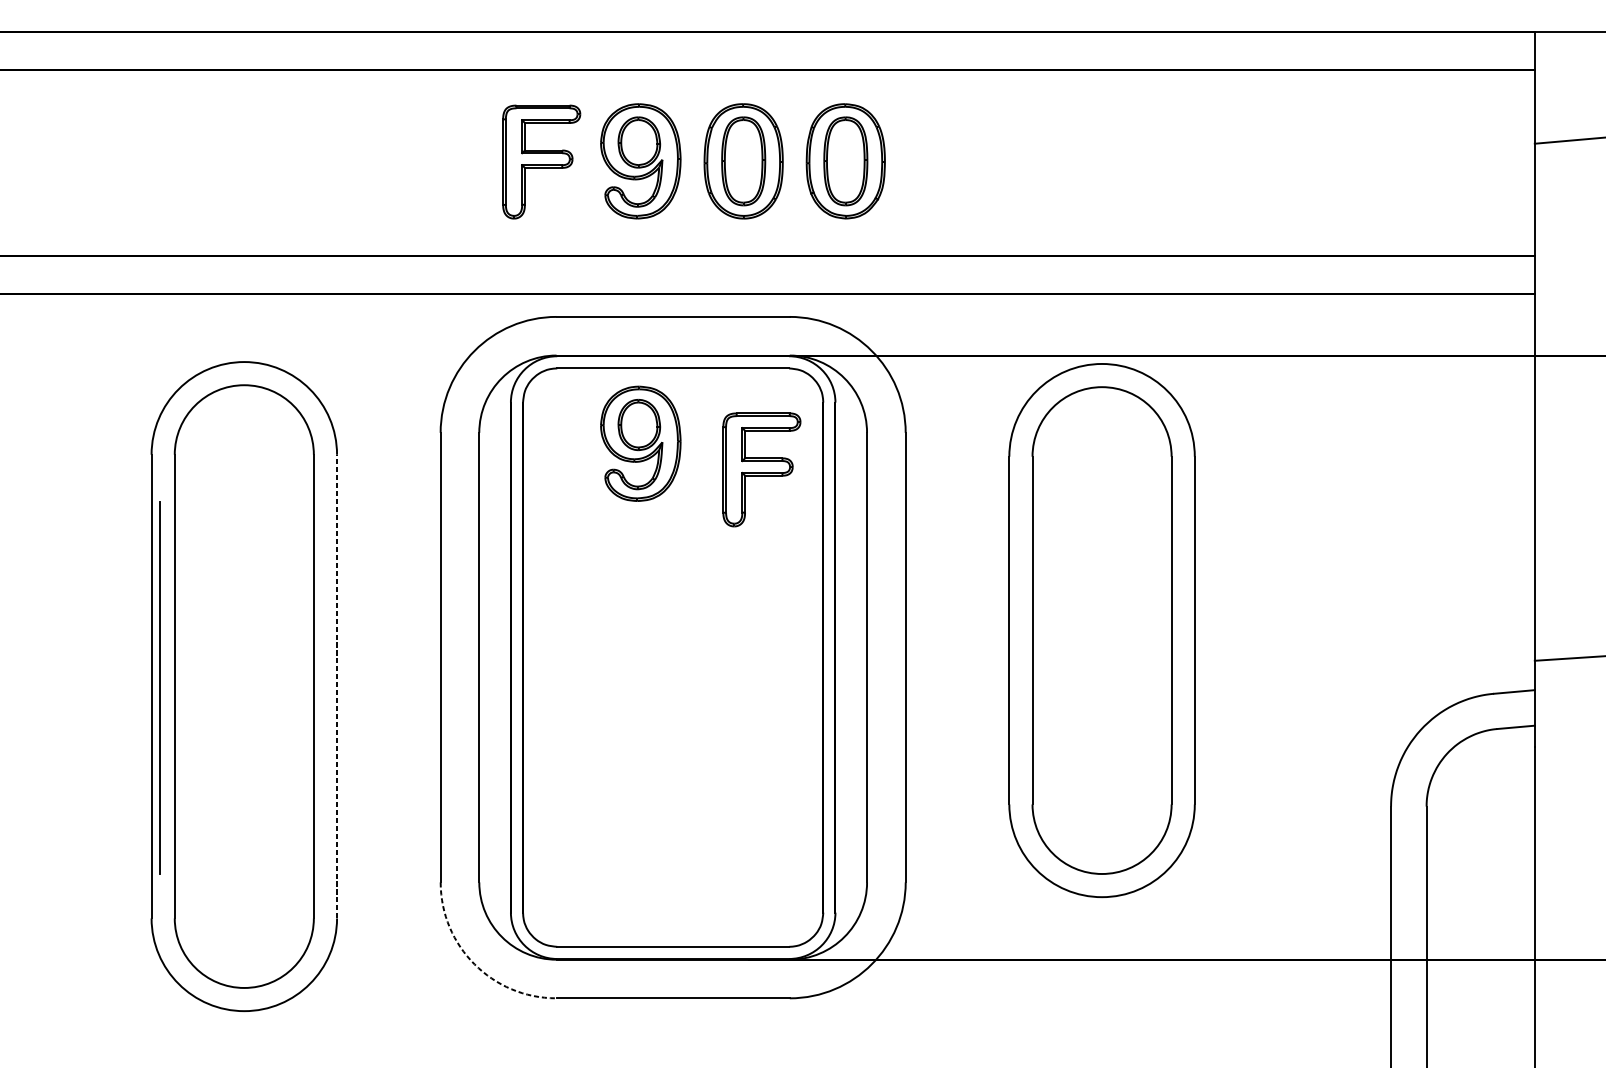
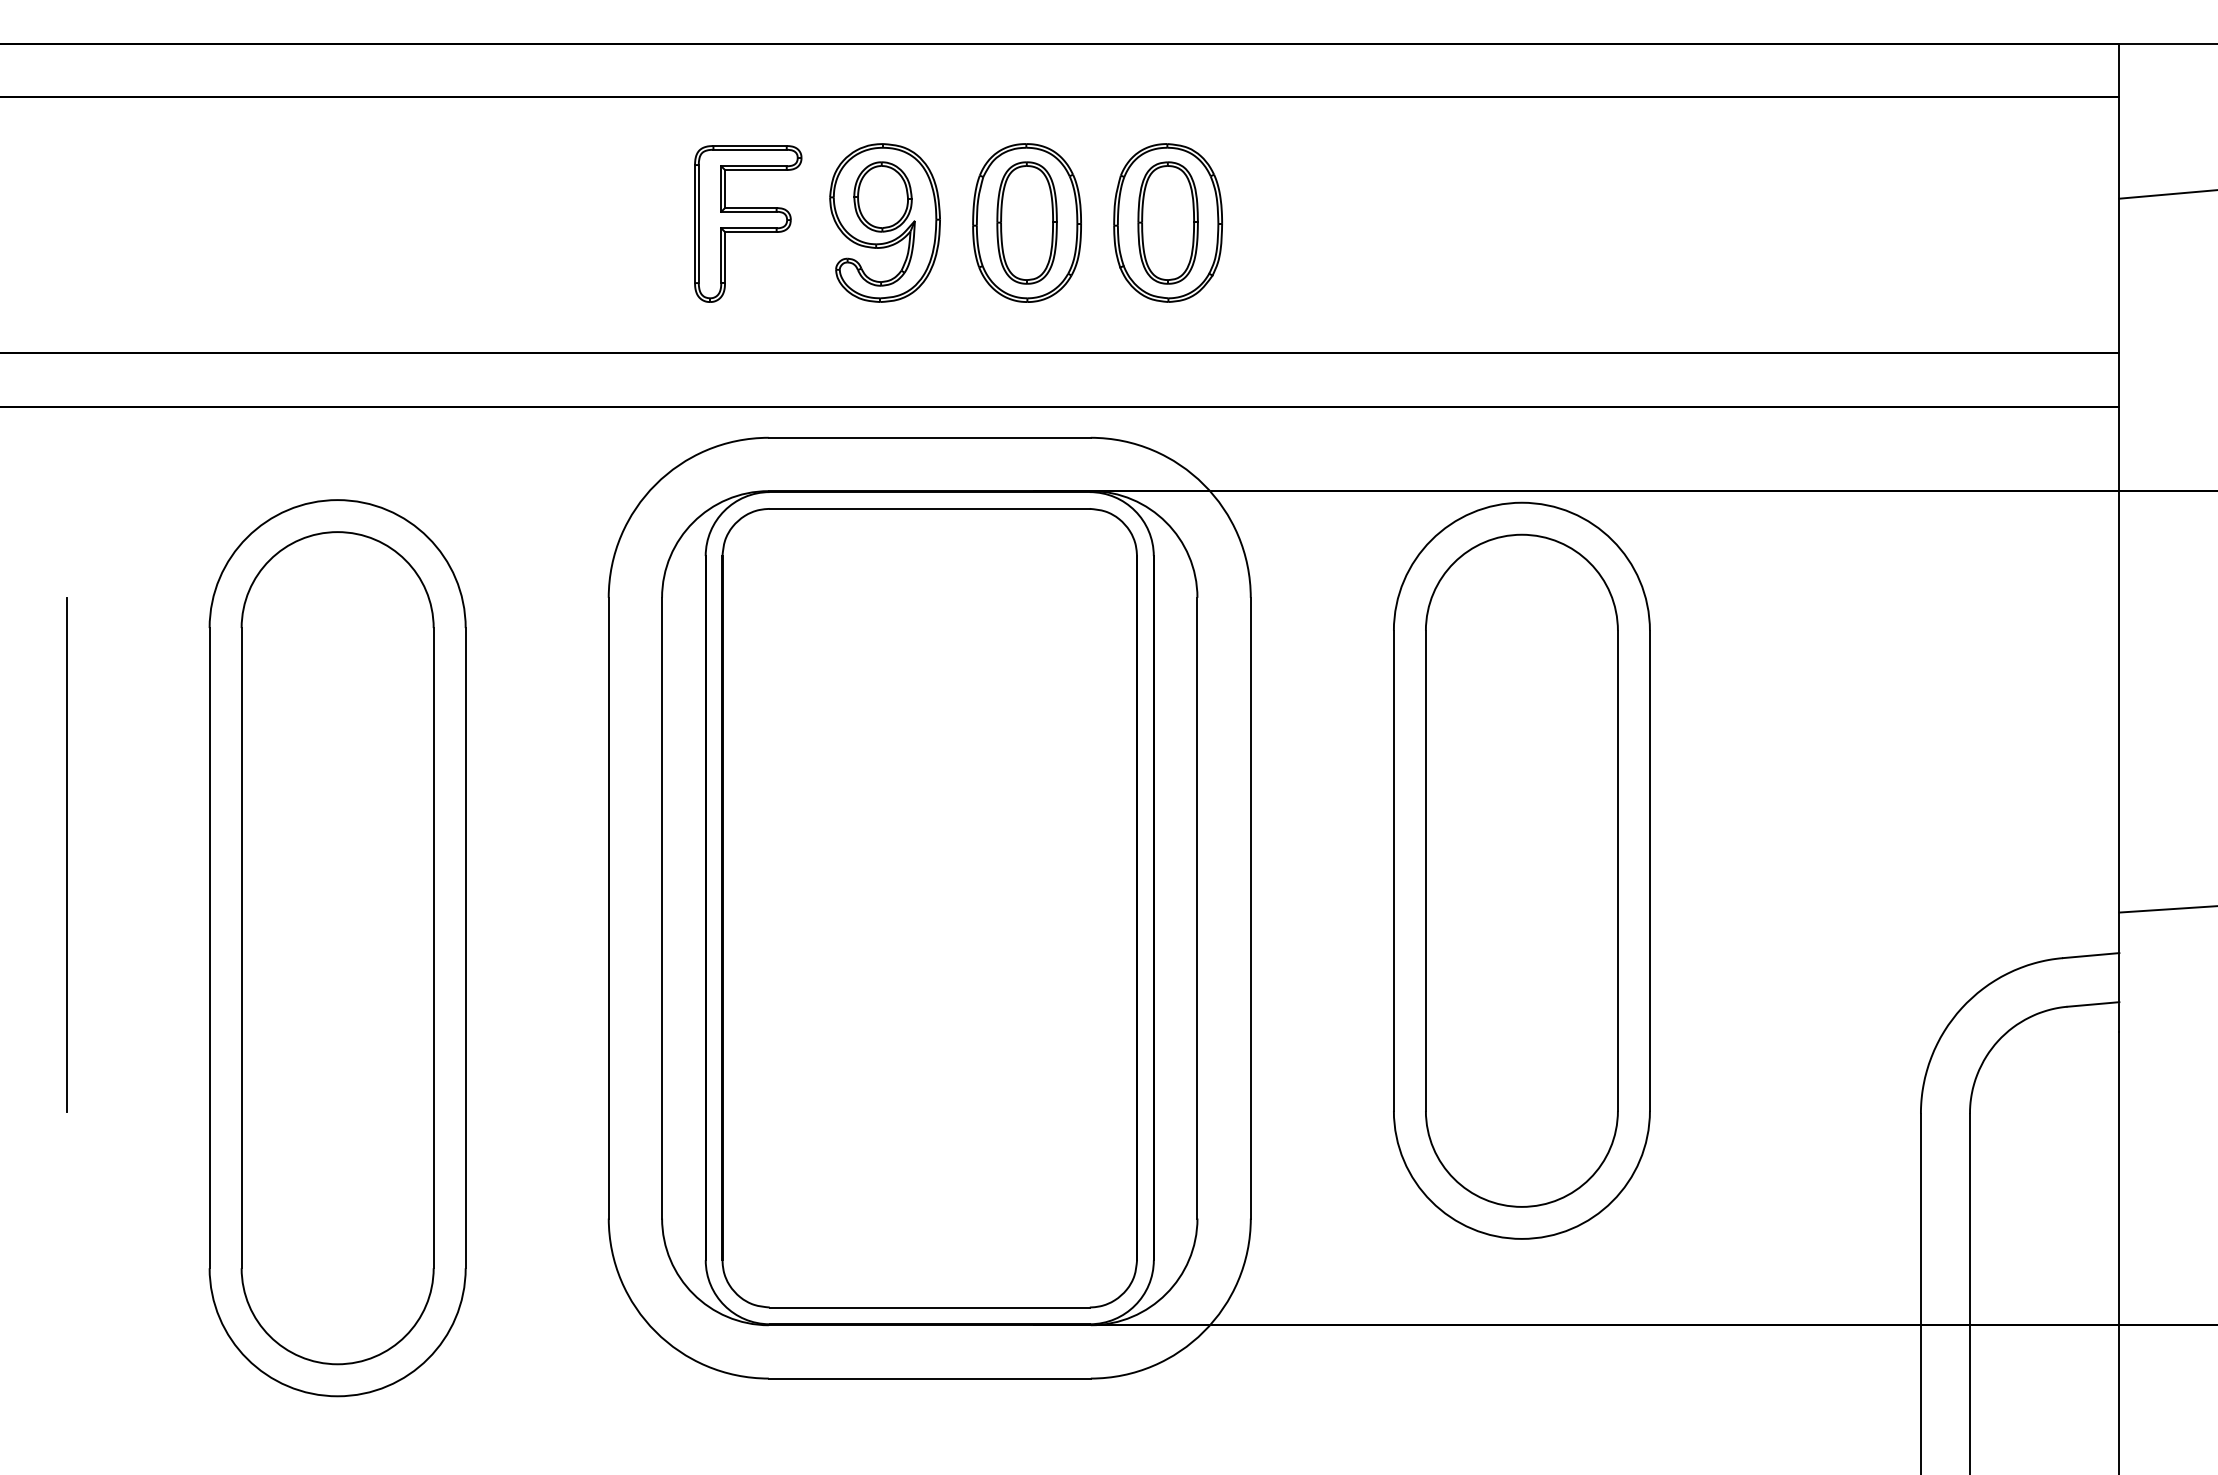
part: (640, 443) -> (884, 612), removed
part: (762, 469) -> (1052, 648), removed
line: (336, 686) -> (465, 947), dashed -> solid
line: (159, 687) -> (66, 854), moved
arc: (474, 964) -> (655, 1331), dashed -> solid

